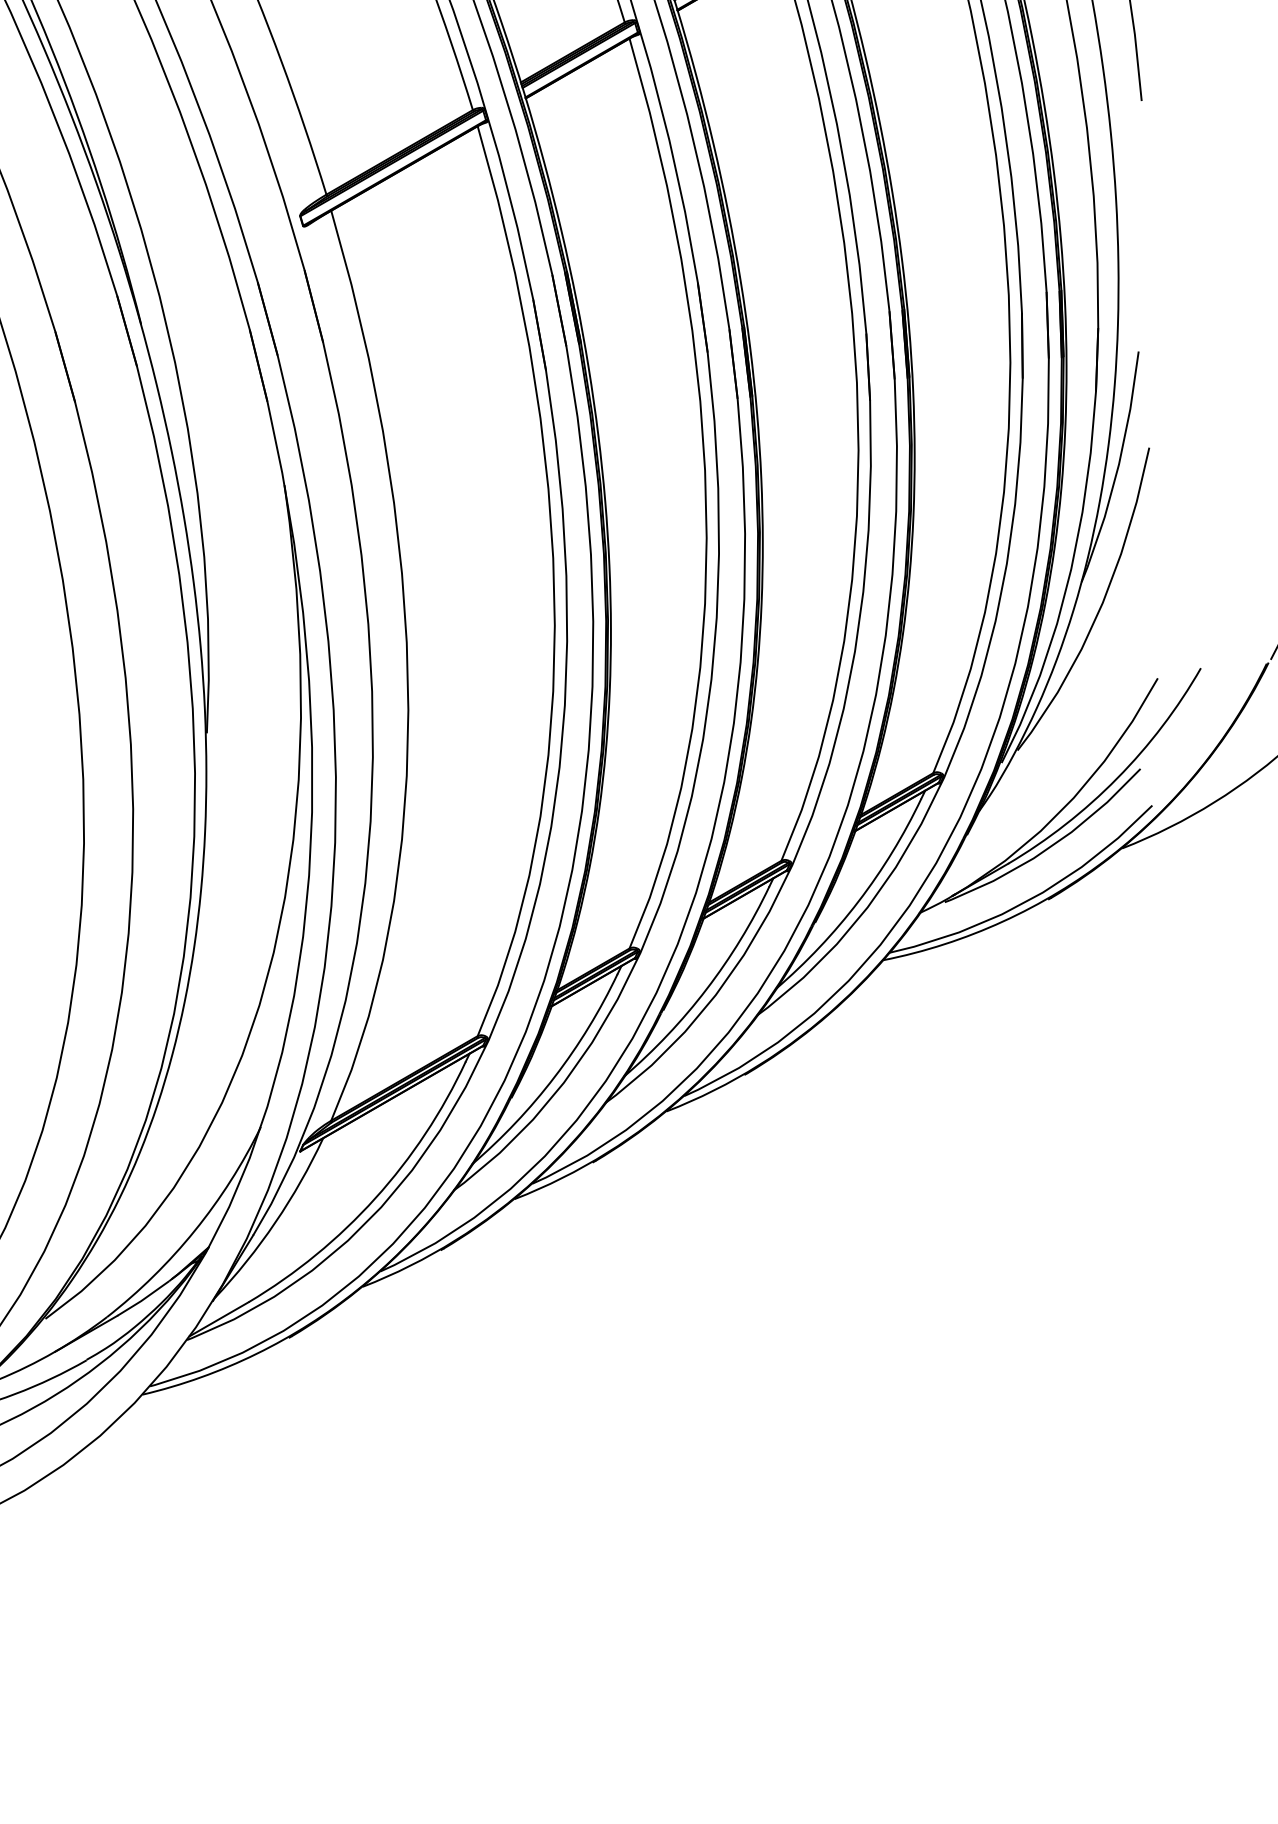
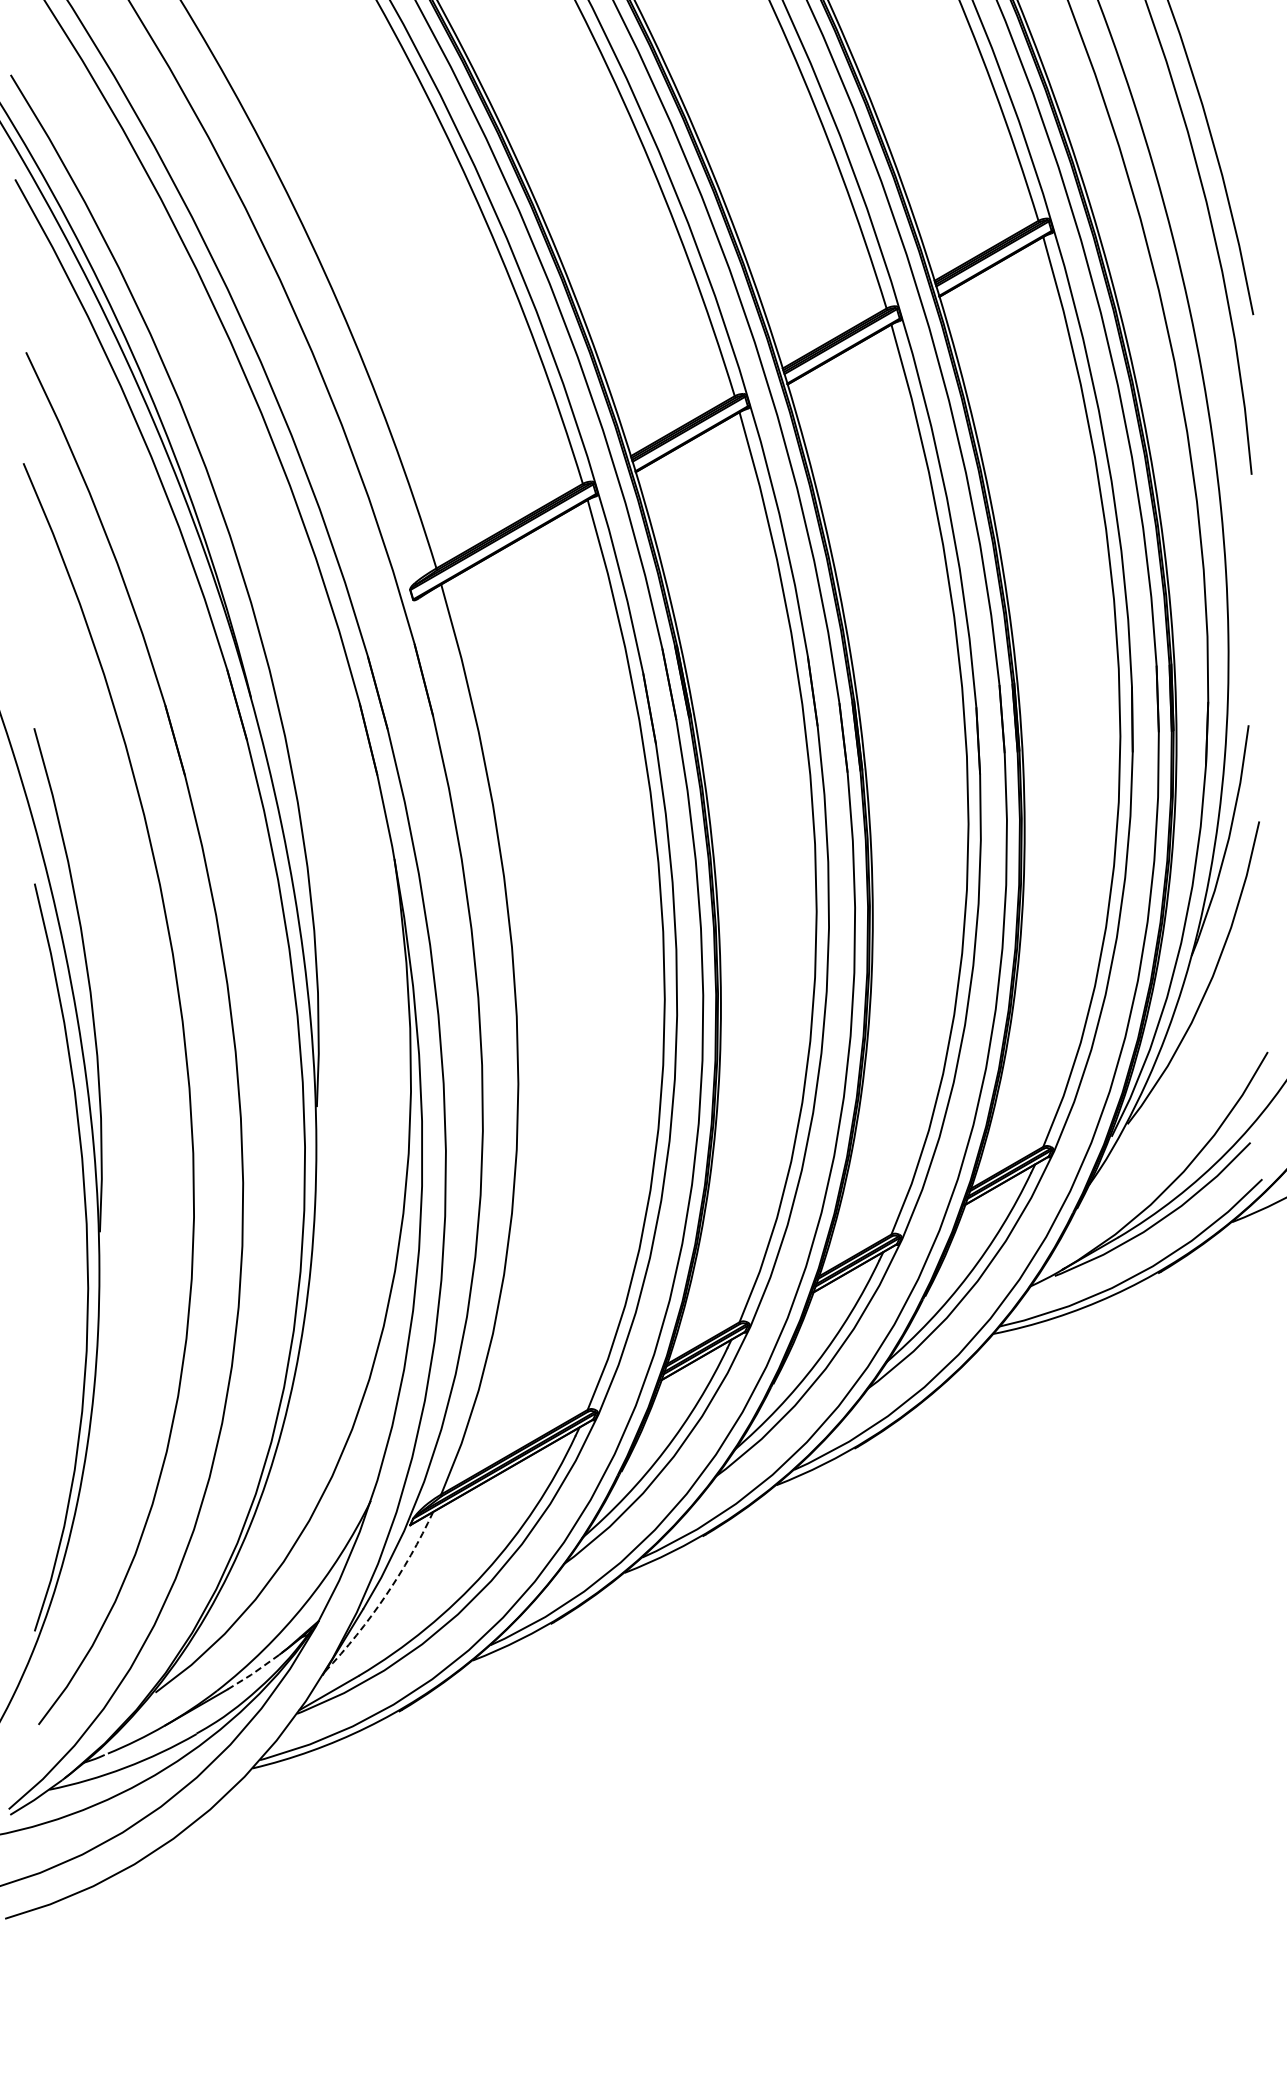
arc: (275, 1222) -> (385, 1596), solid -> dashed
line: (142, 1299) -> (252, 1673), solid -> dashed

